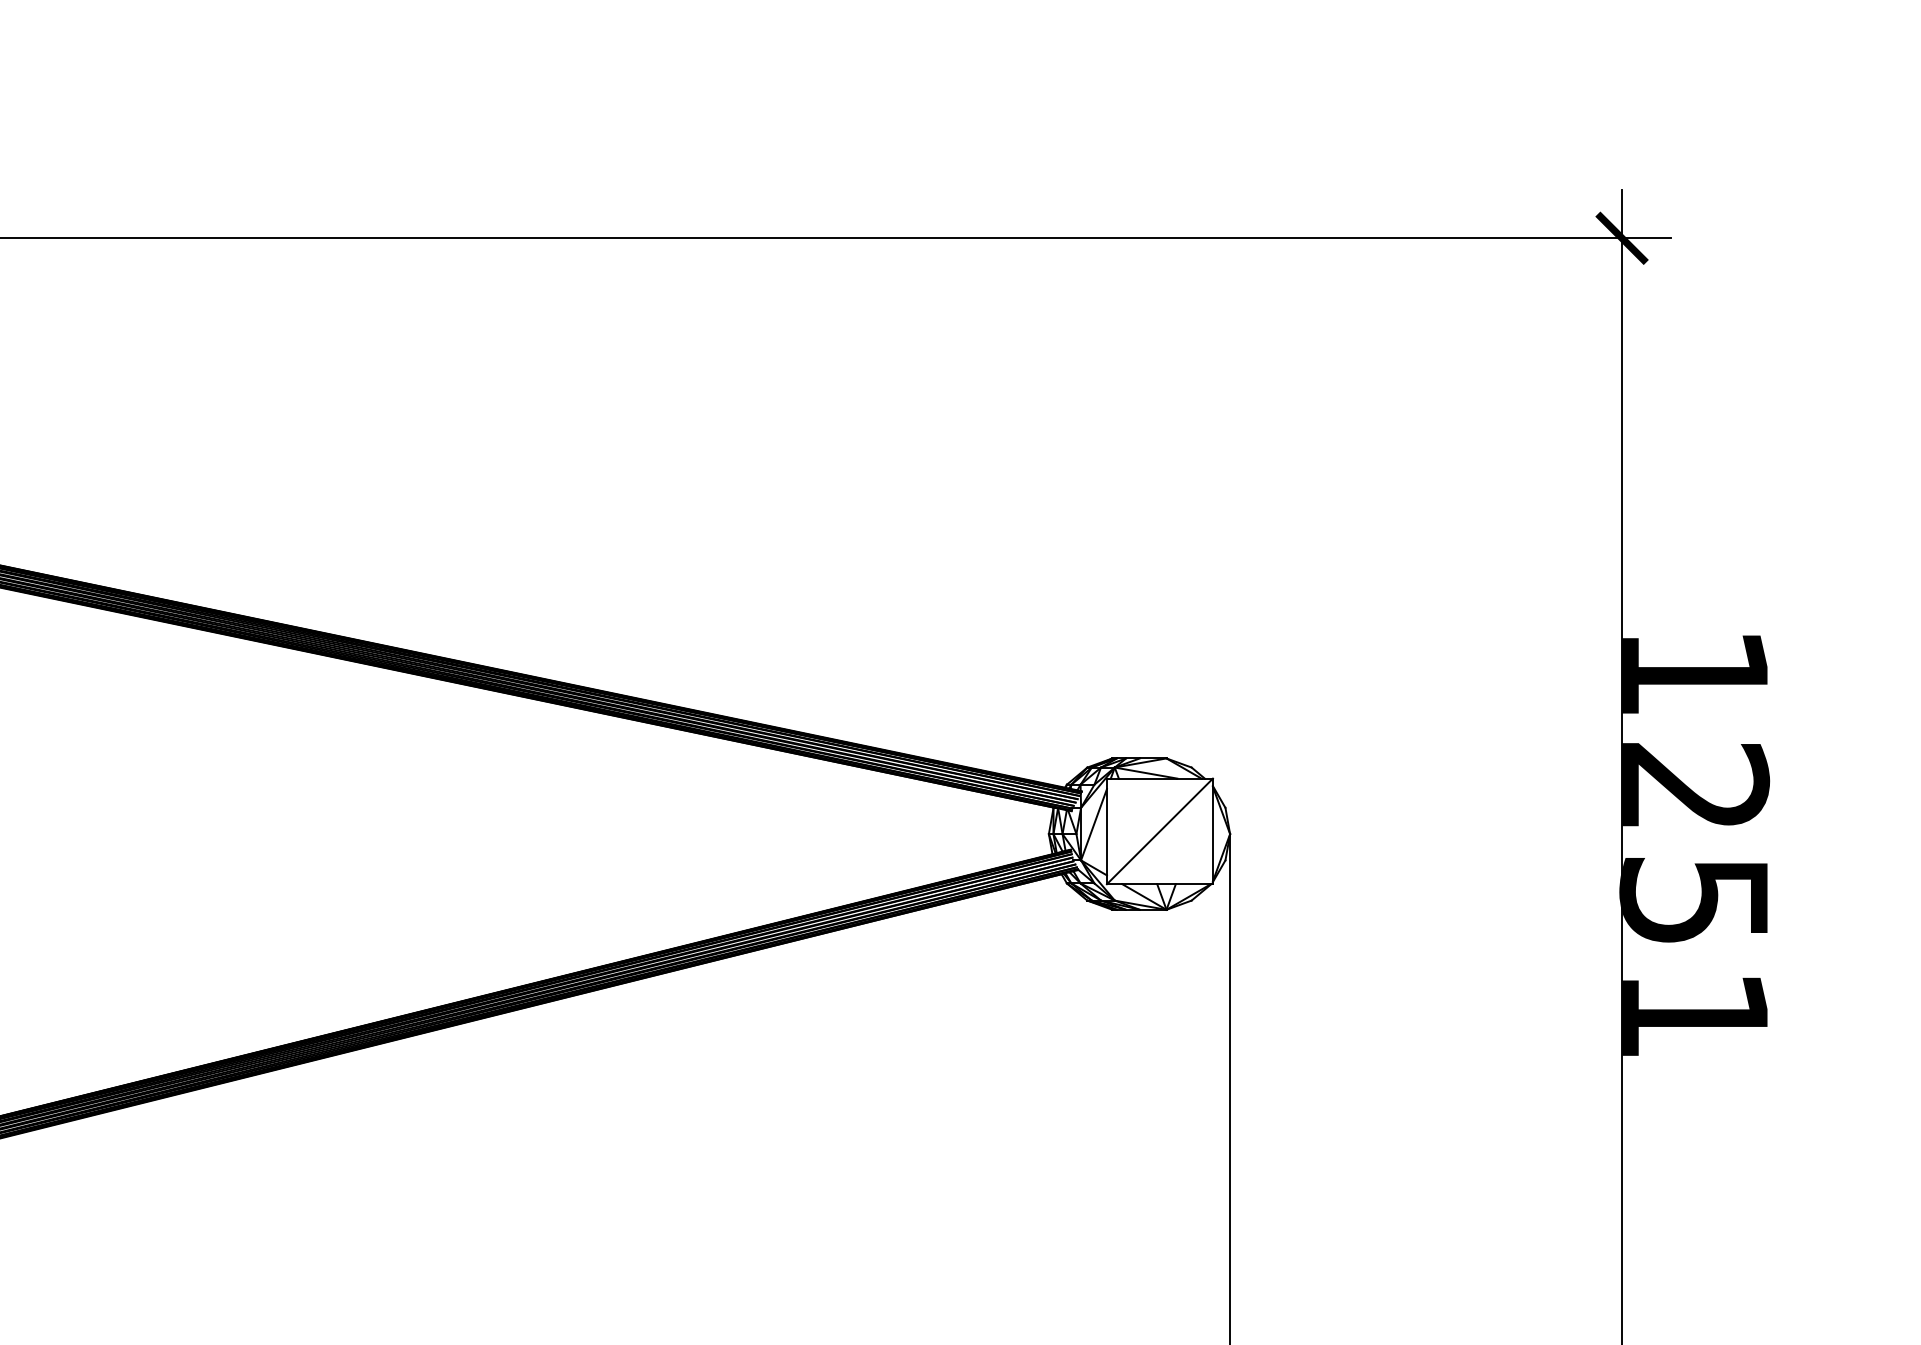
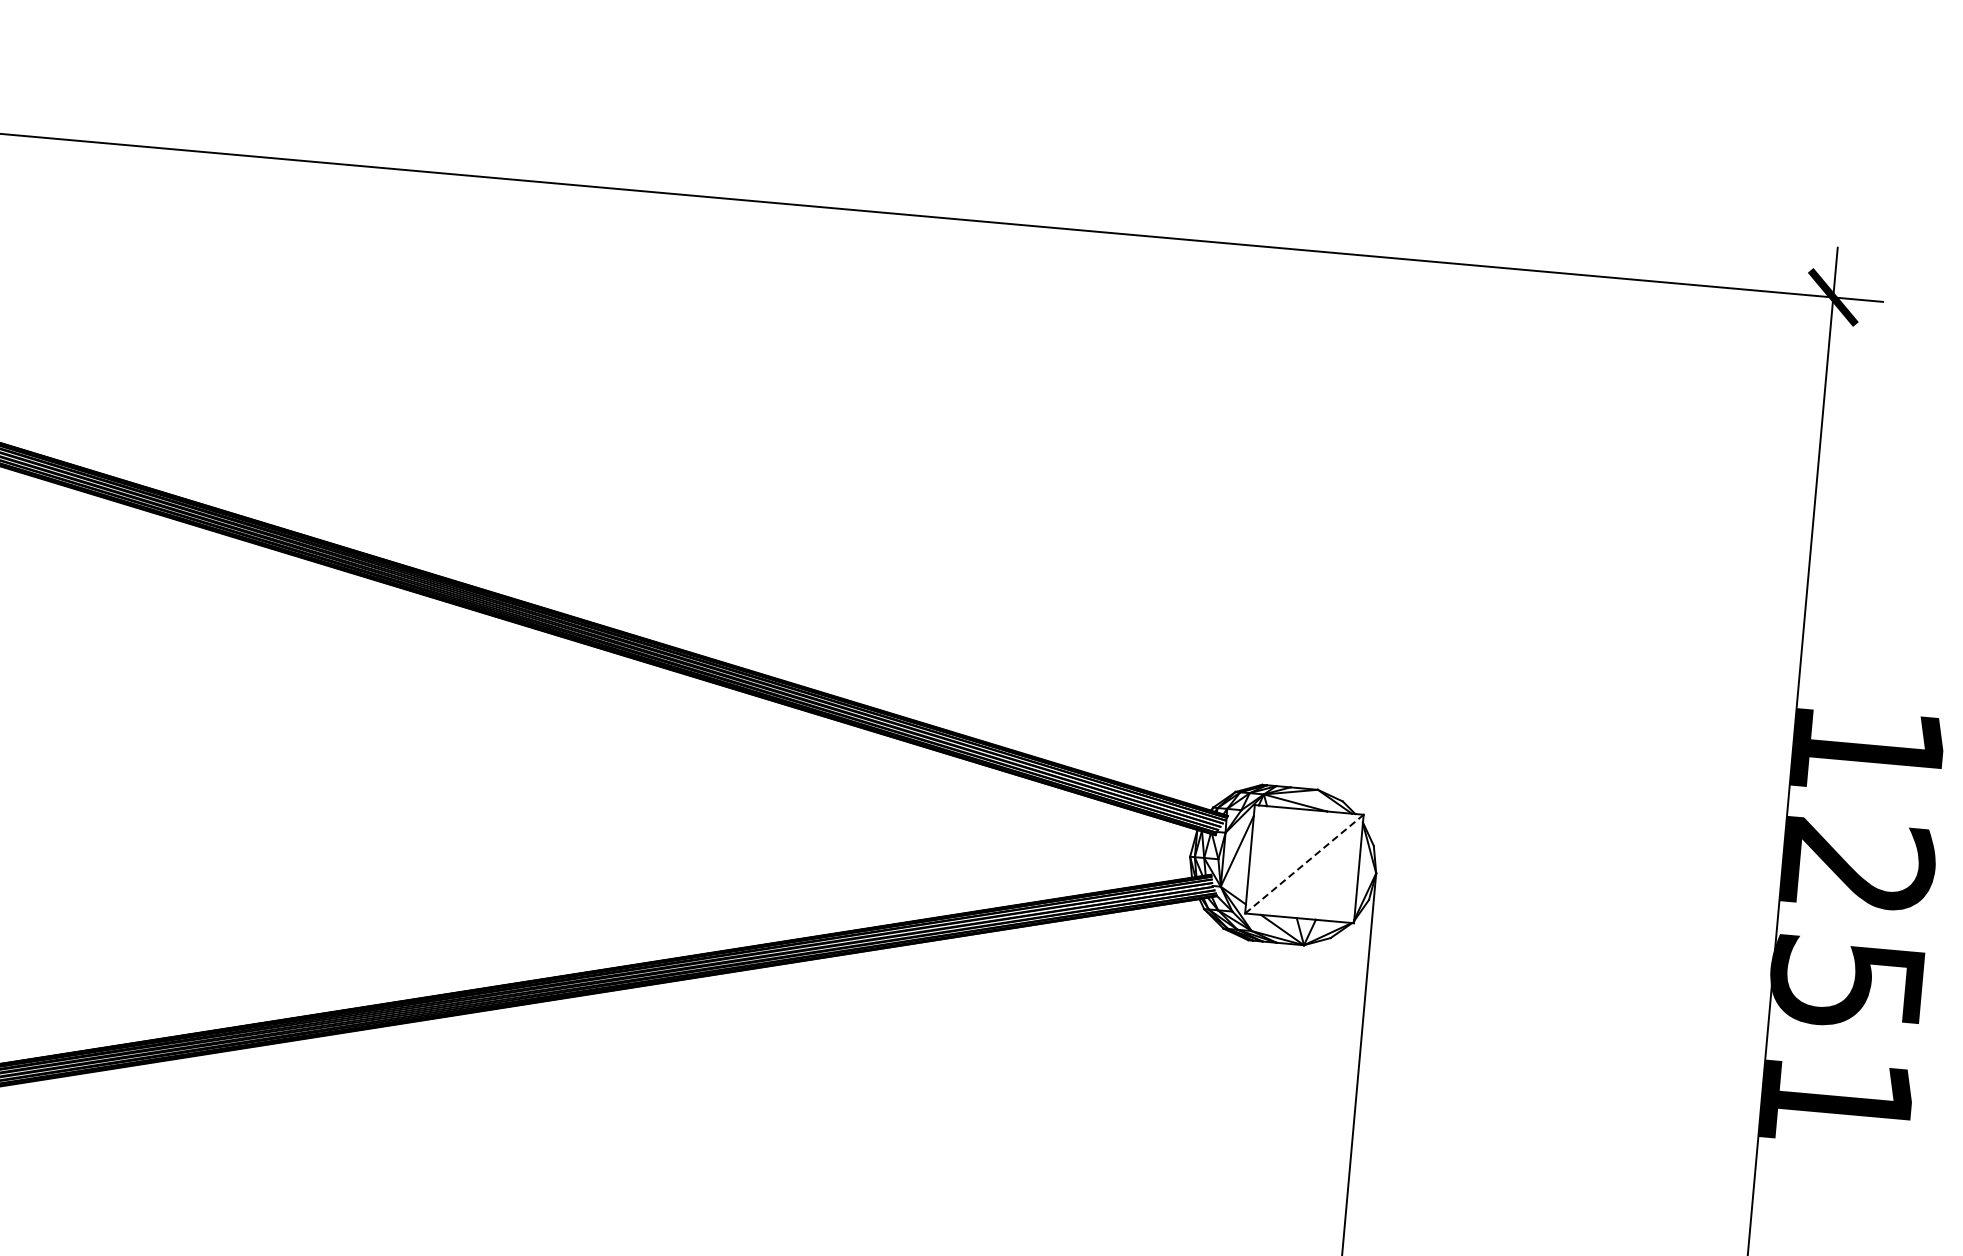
line: (1159, 831) -> (1303, 864), solid -> dashed

